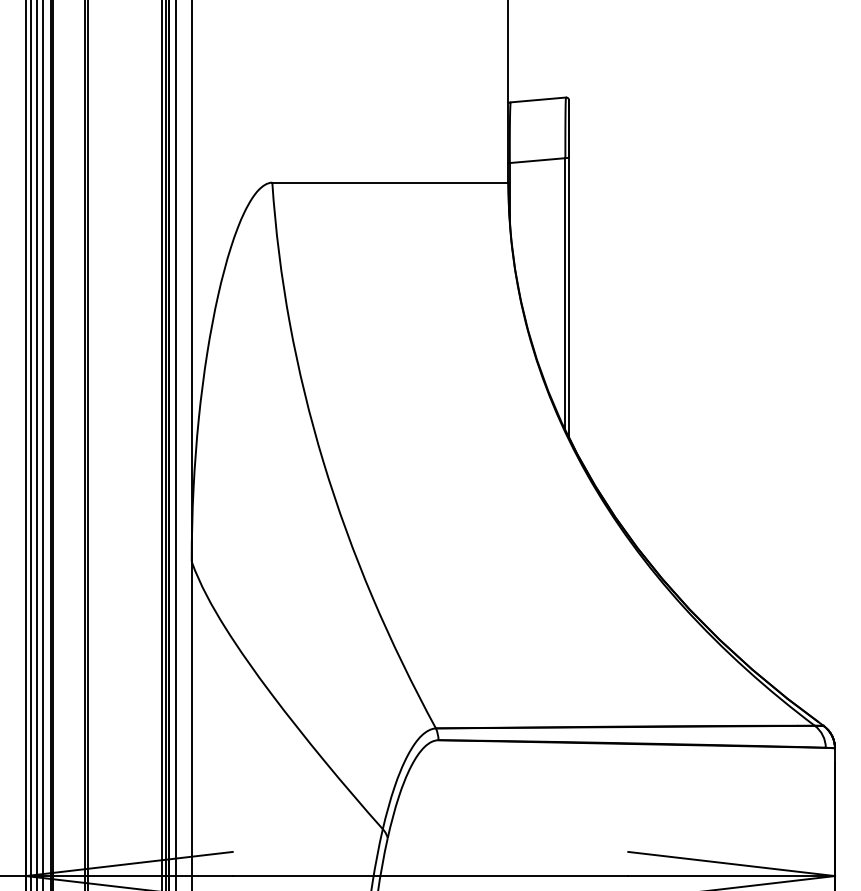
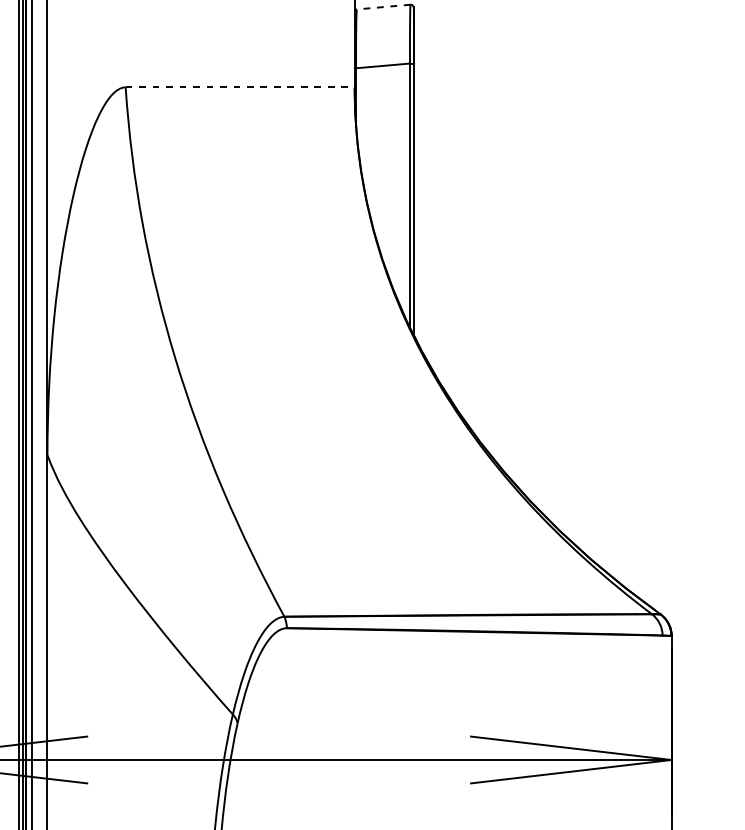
line: (538, 99) -> (383, 6), solid -> dashed
line: (390, 182) -> (240, 87), solid -> dashed

